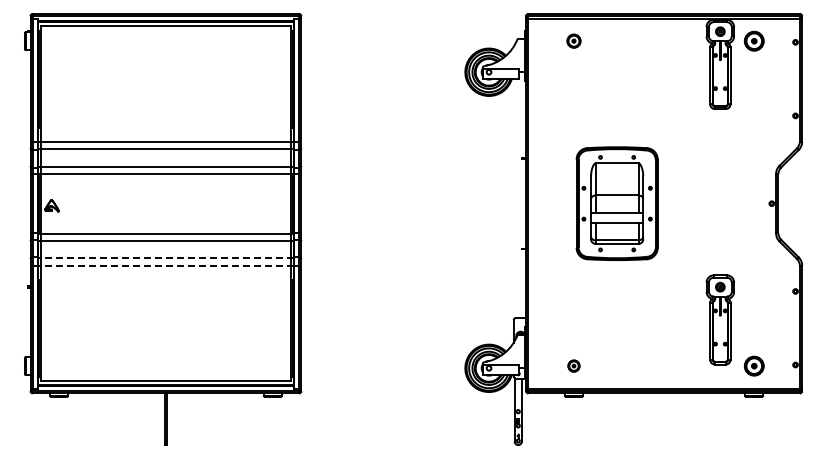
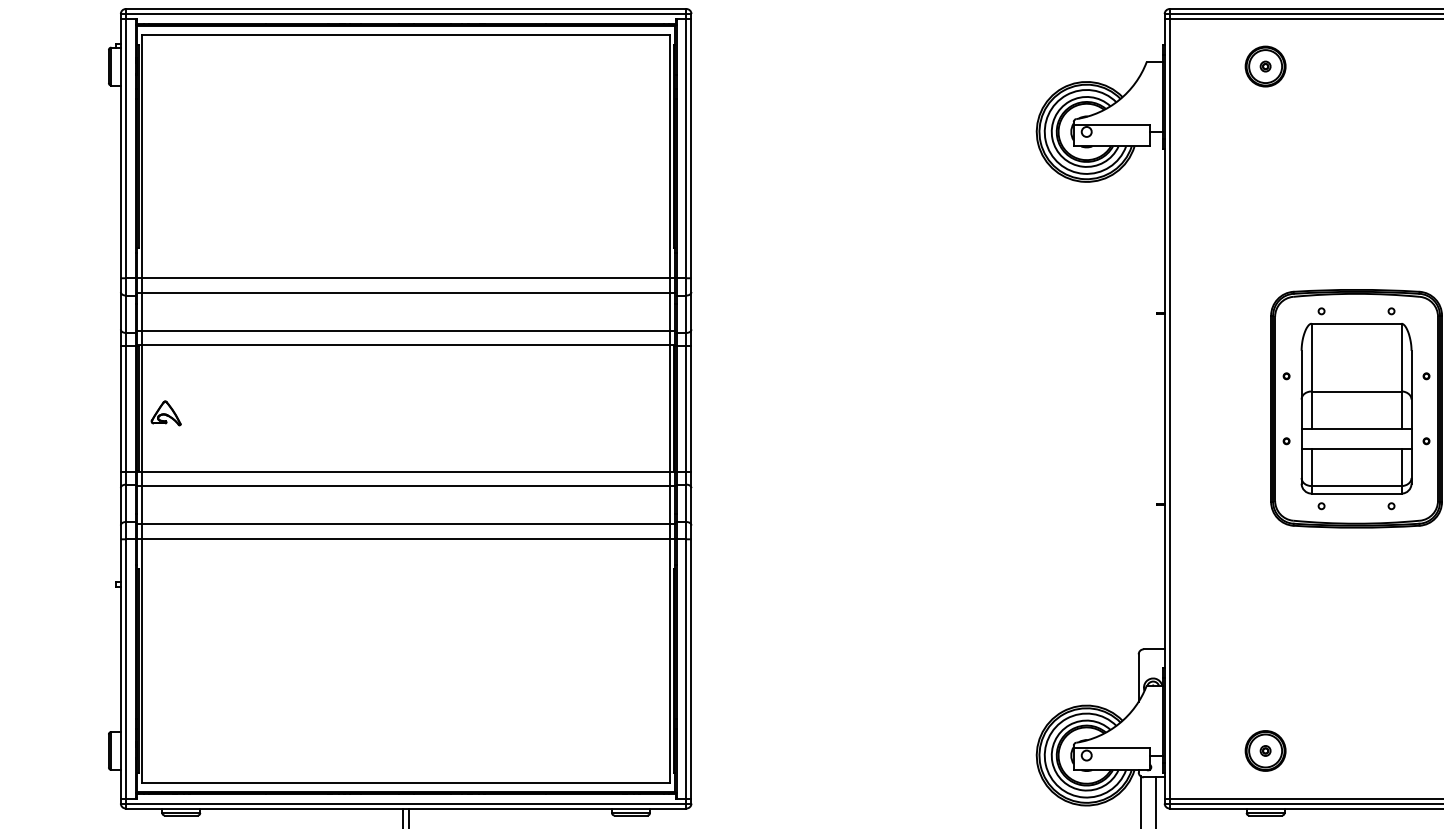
part: (573, 40) -> (1264, 65), size x1.43
line: (165, 258) -> (405, 524), dashed -> solid
line: (165, 265) -> (405, 538), dashed -> solid
part: (573, 365) -> (1264, 749), size x1.67

